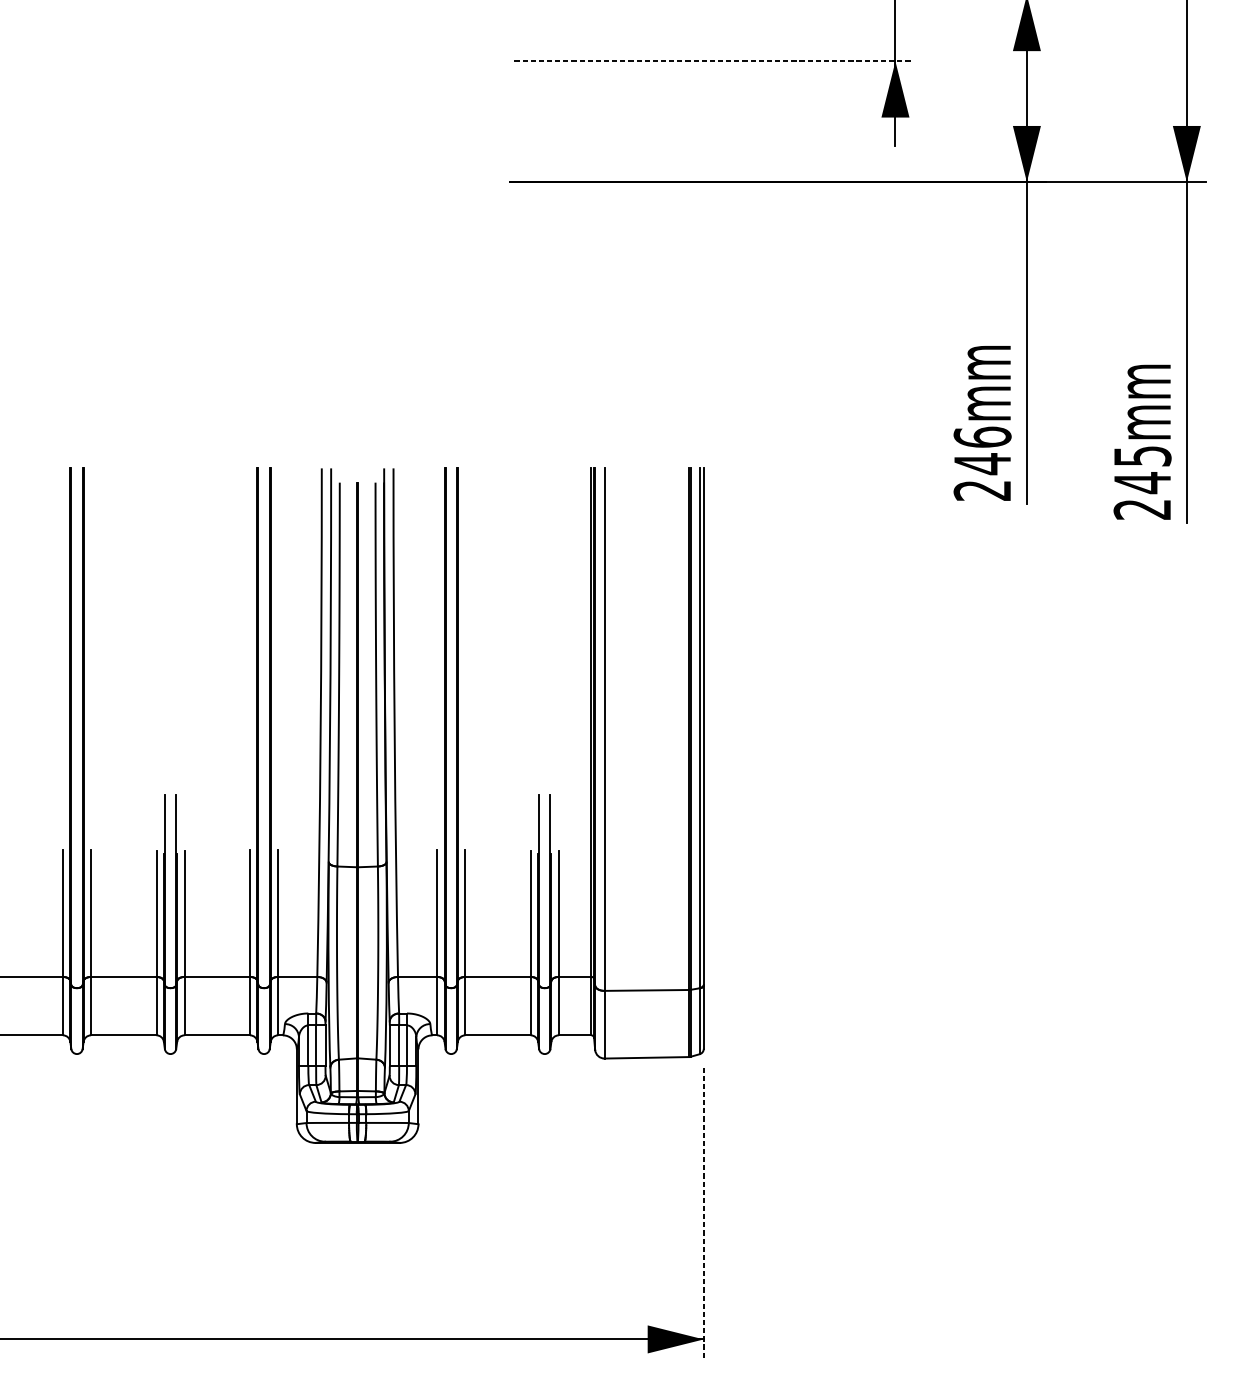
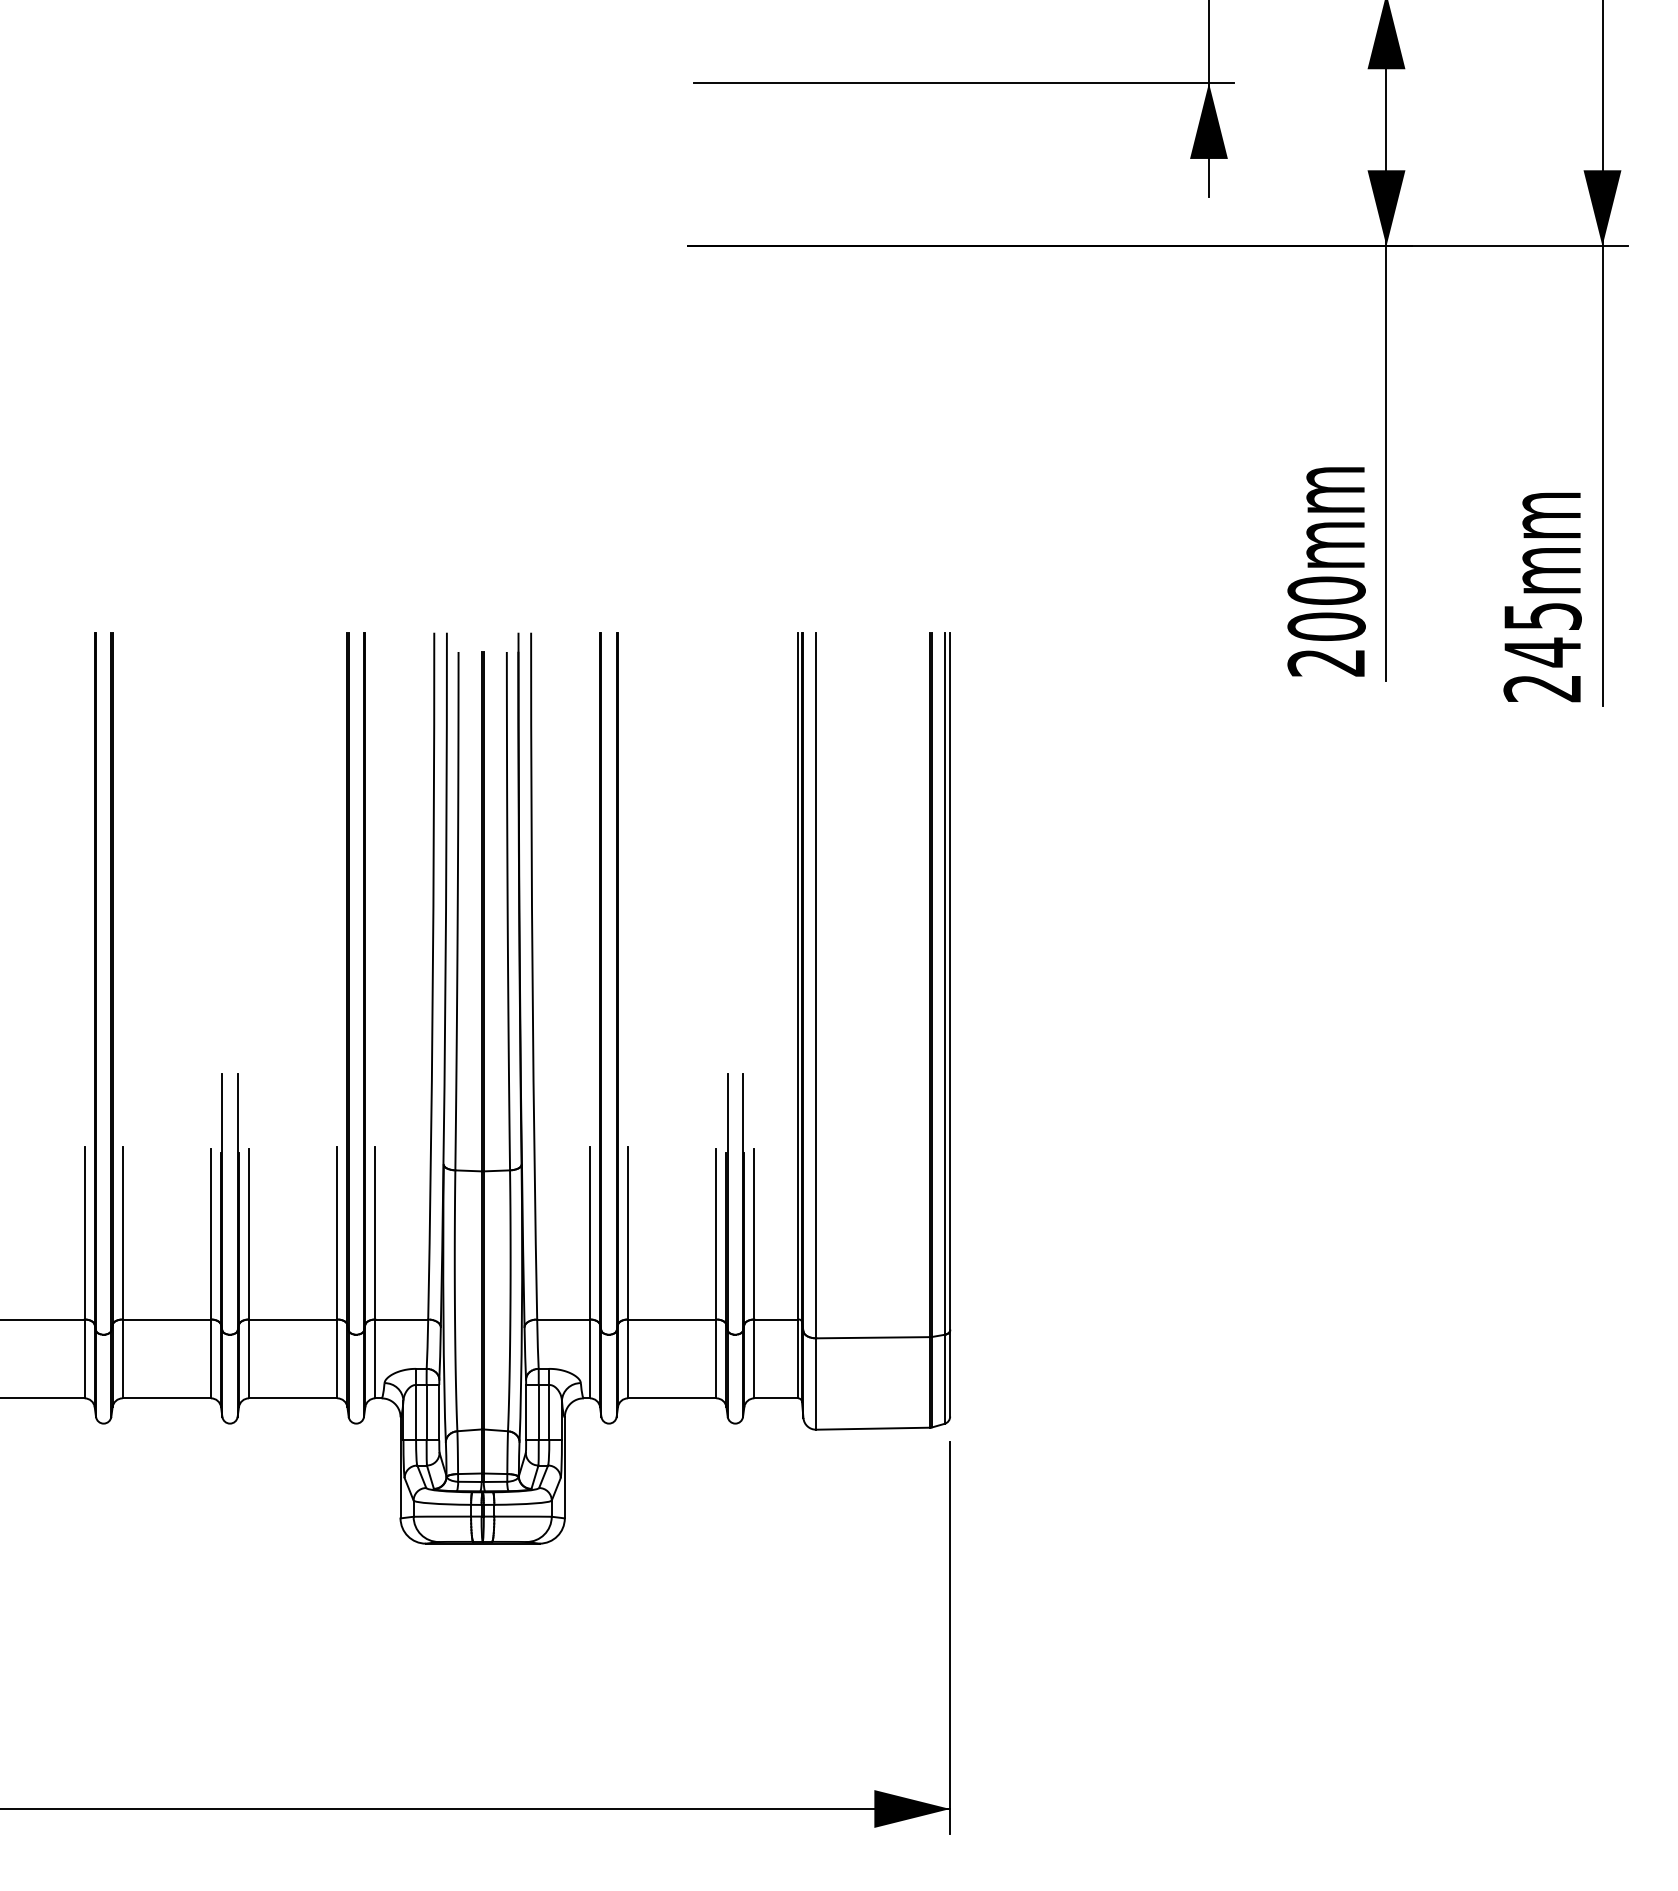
line: (714, 61) -> (964, 83), dashed -> solid
text: (982, 450) -> (1326, 608), 246mm -> 200mm
line: (704, 1213) -> (950, 1638), dashed -> solid

